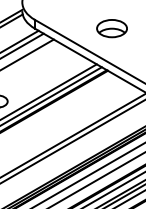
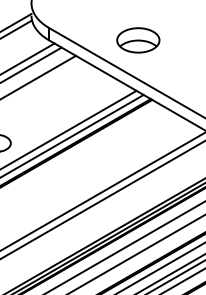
part: (111, 28) -> (137, 40), moved

